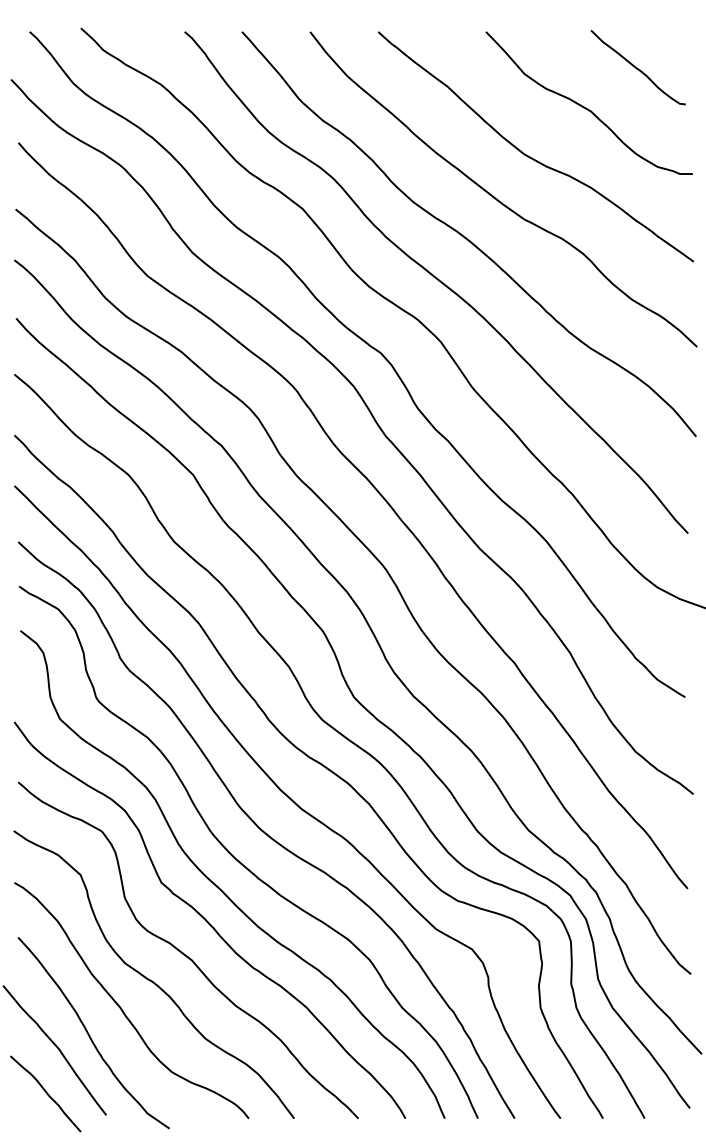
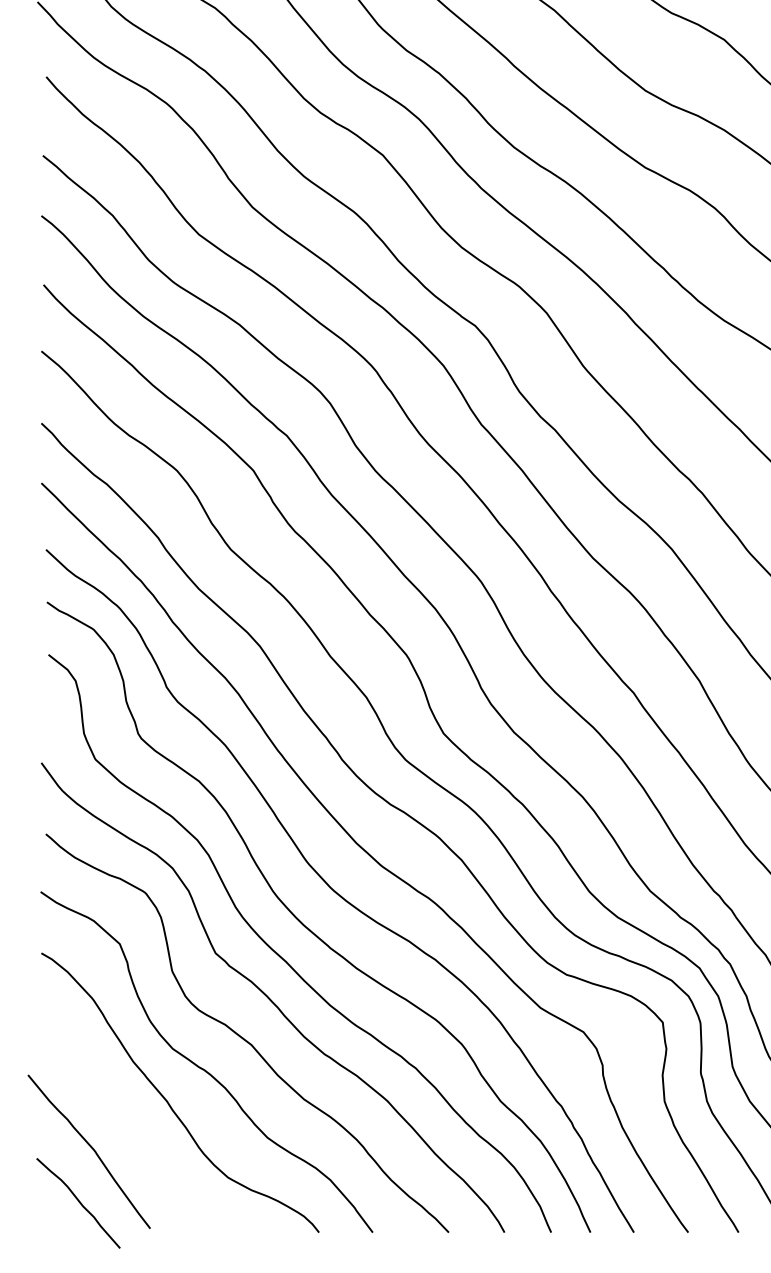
curve: (90, 1035) -> (131, 1134), removed

